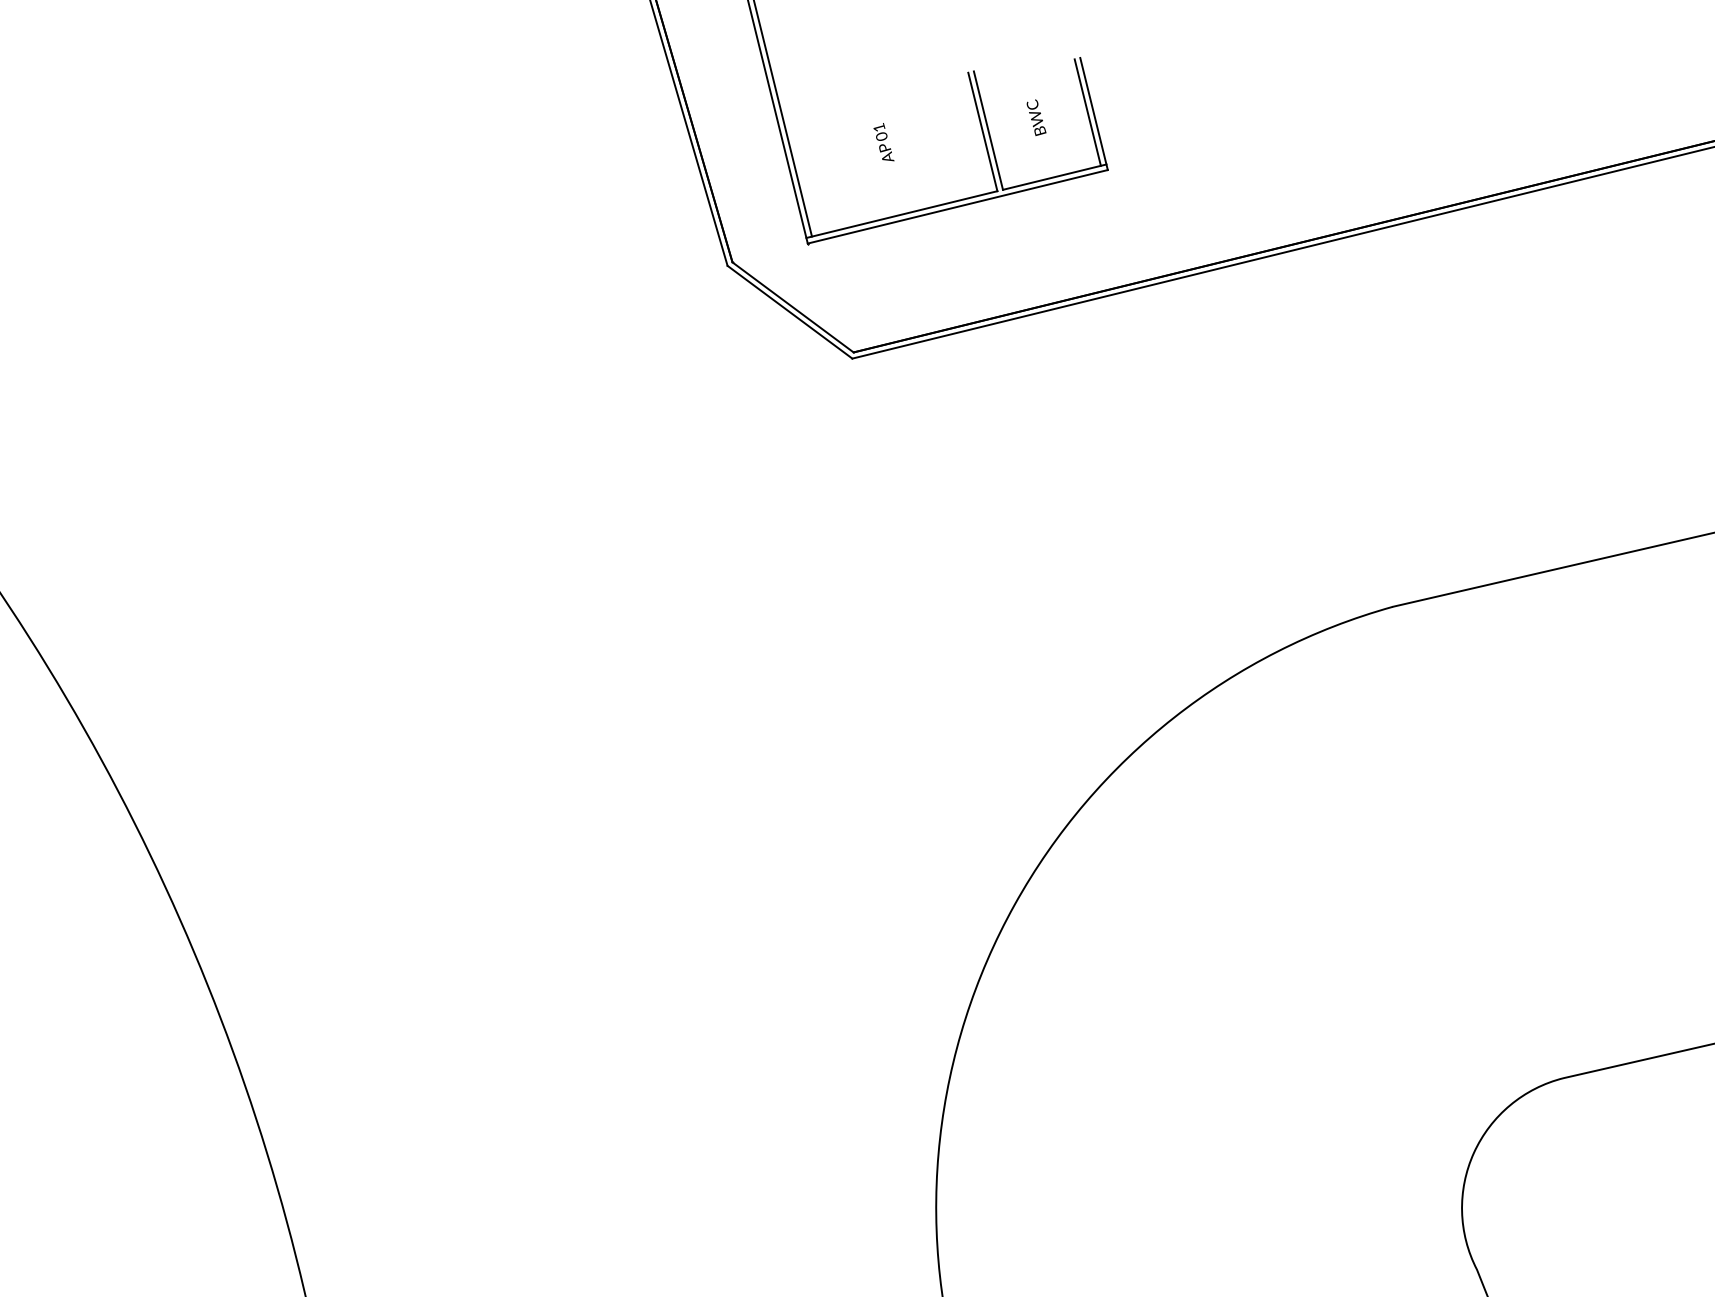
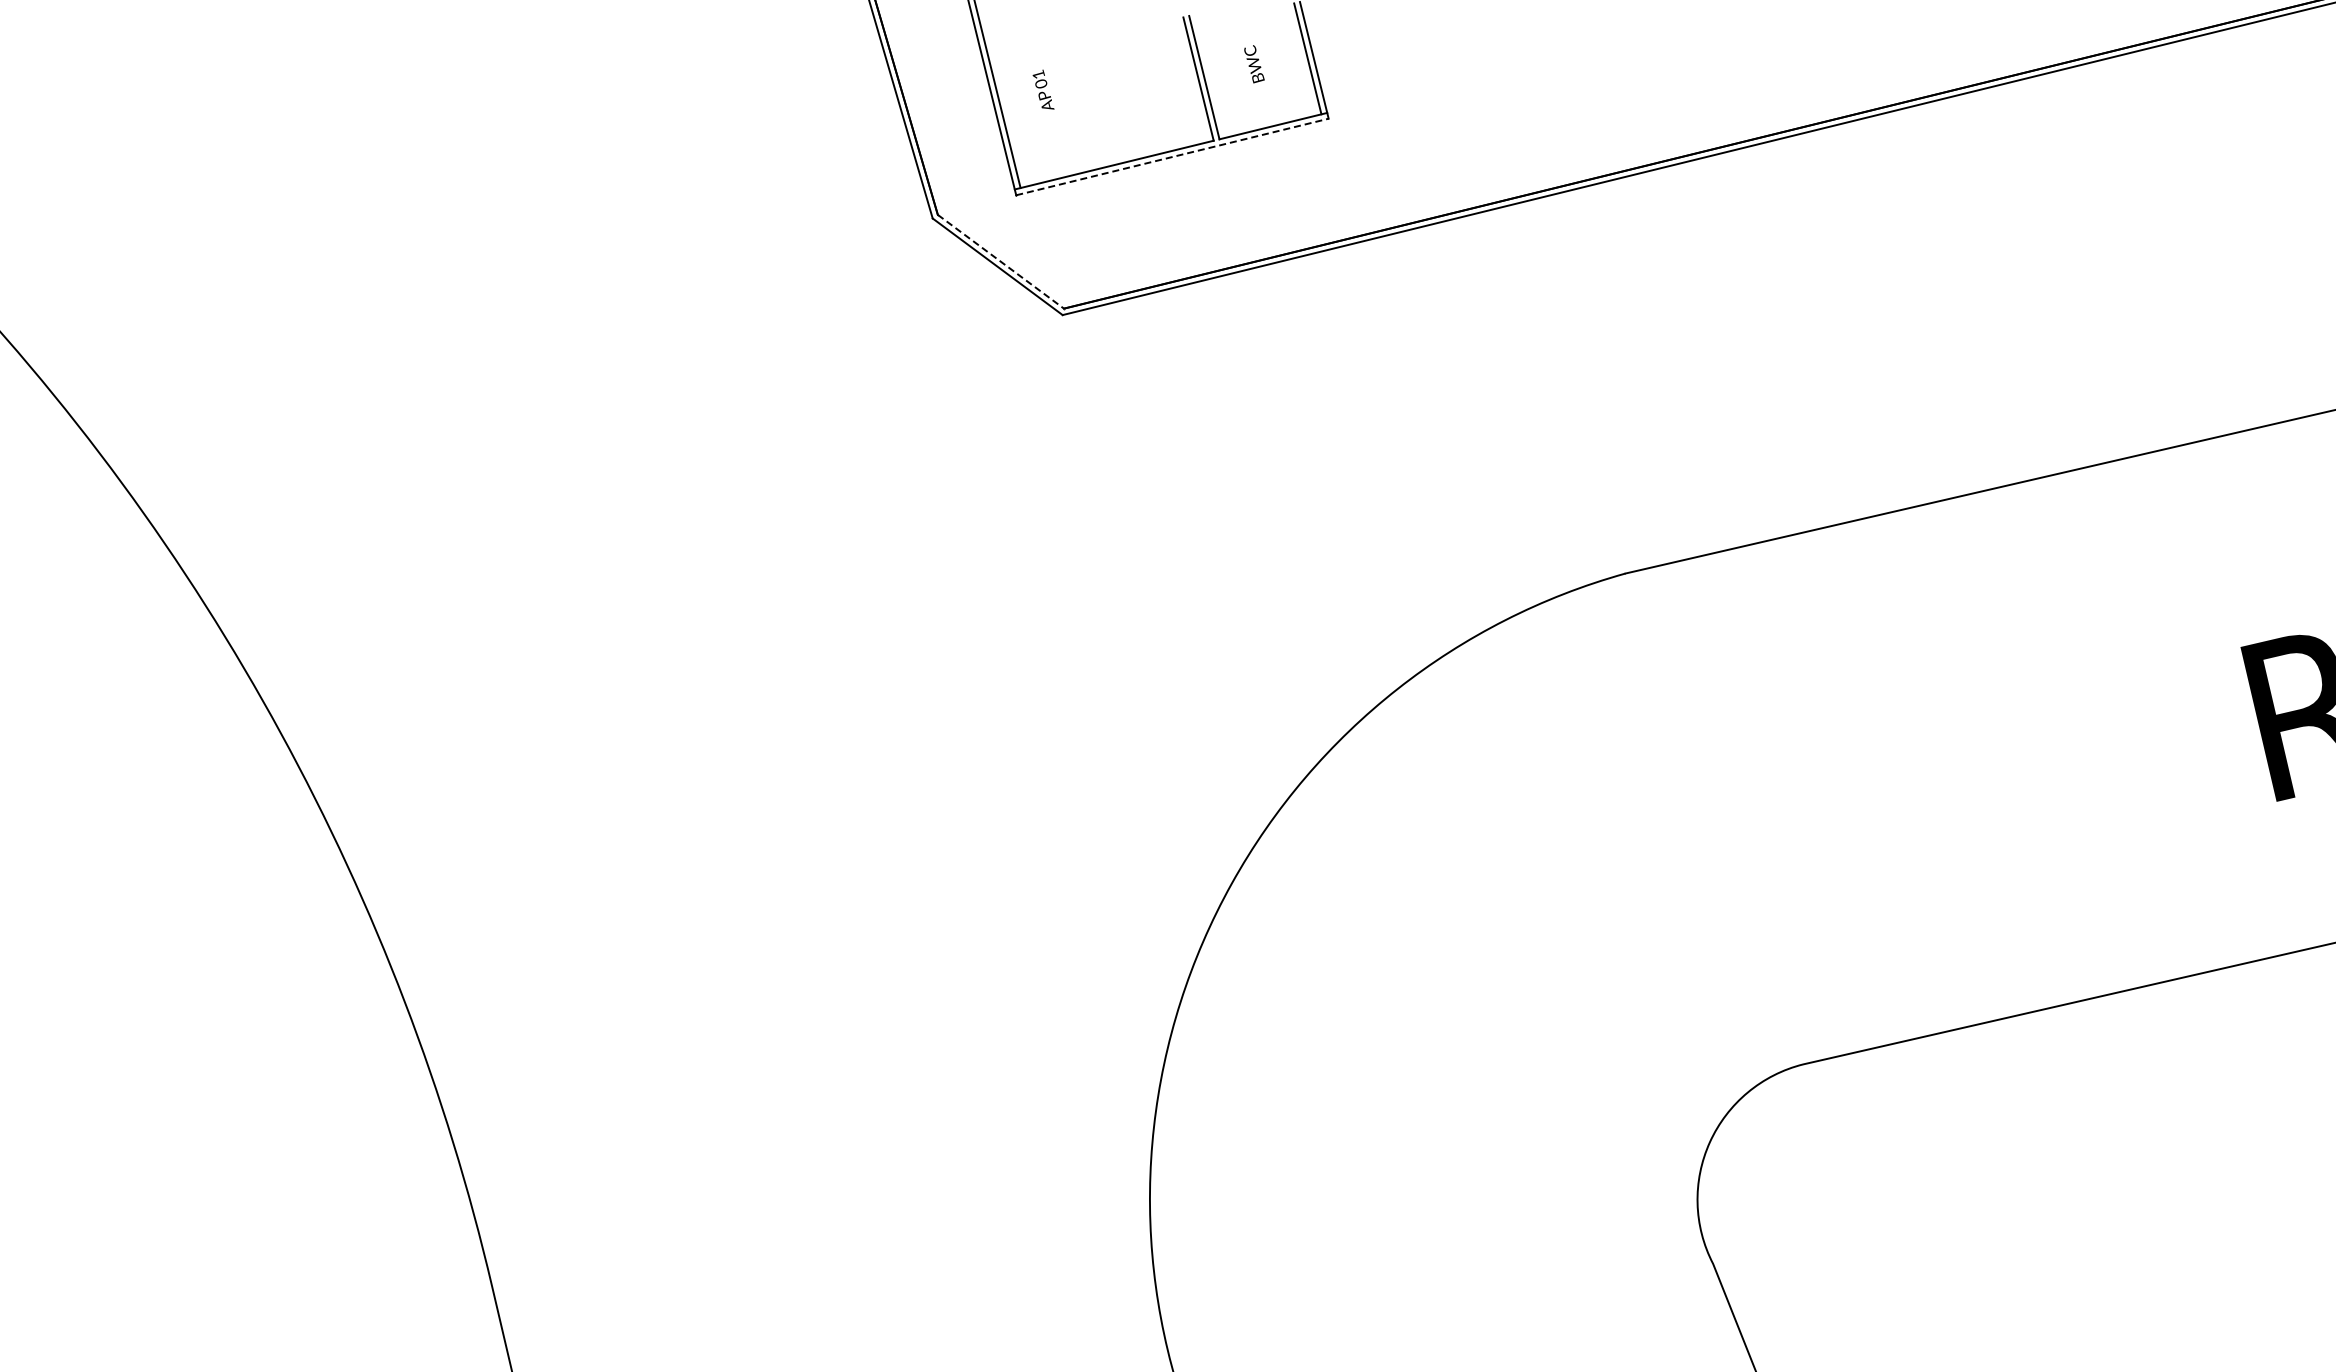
text: (883, 141) -> (1043, 89), moved
line: (957, 207) -> (1172, 157), solid -> dashed
line: (792, 307) -> (1000, 261), solid -> dashed

